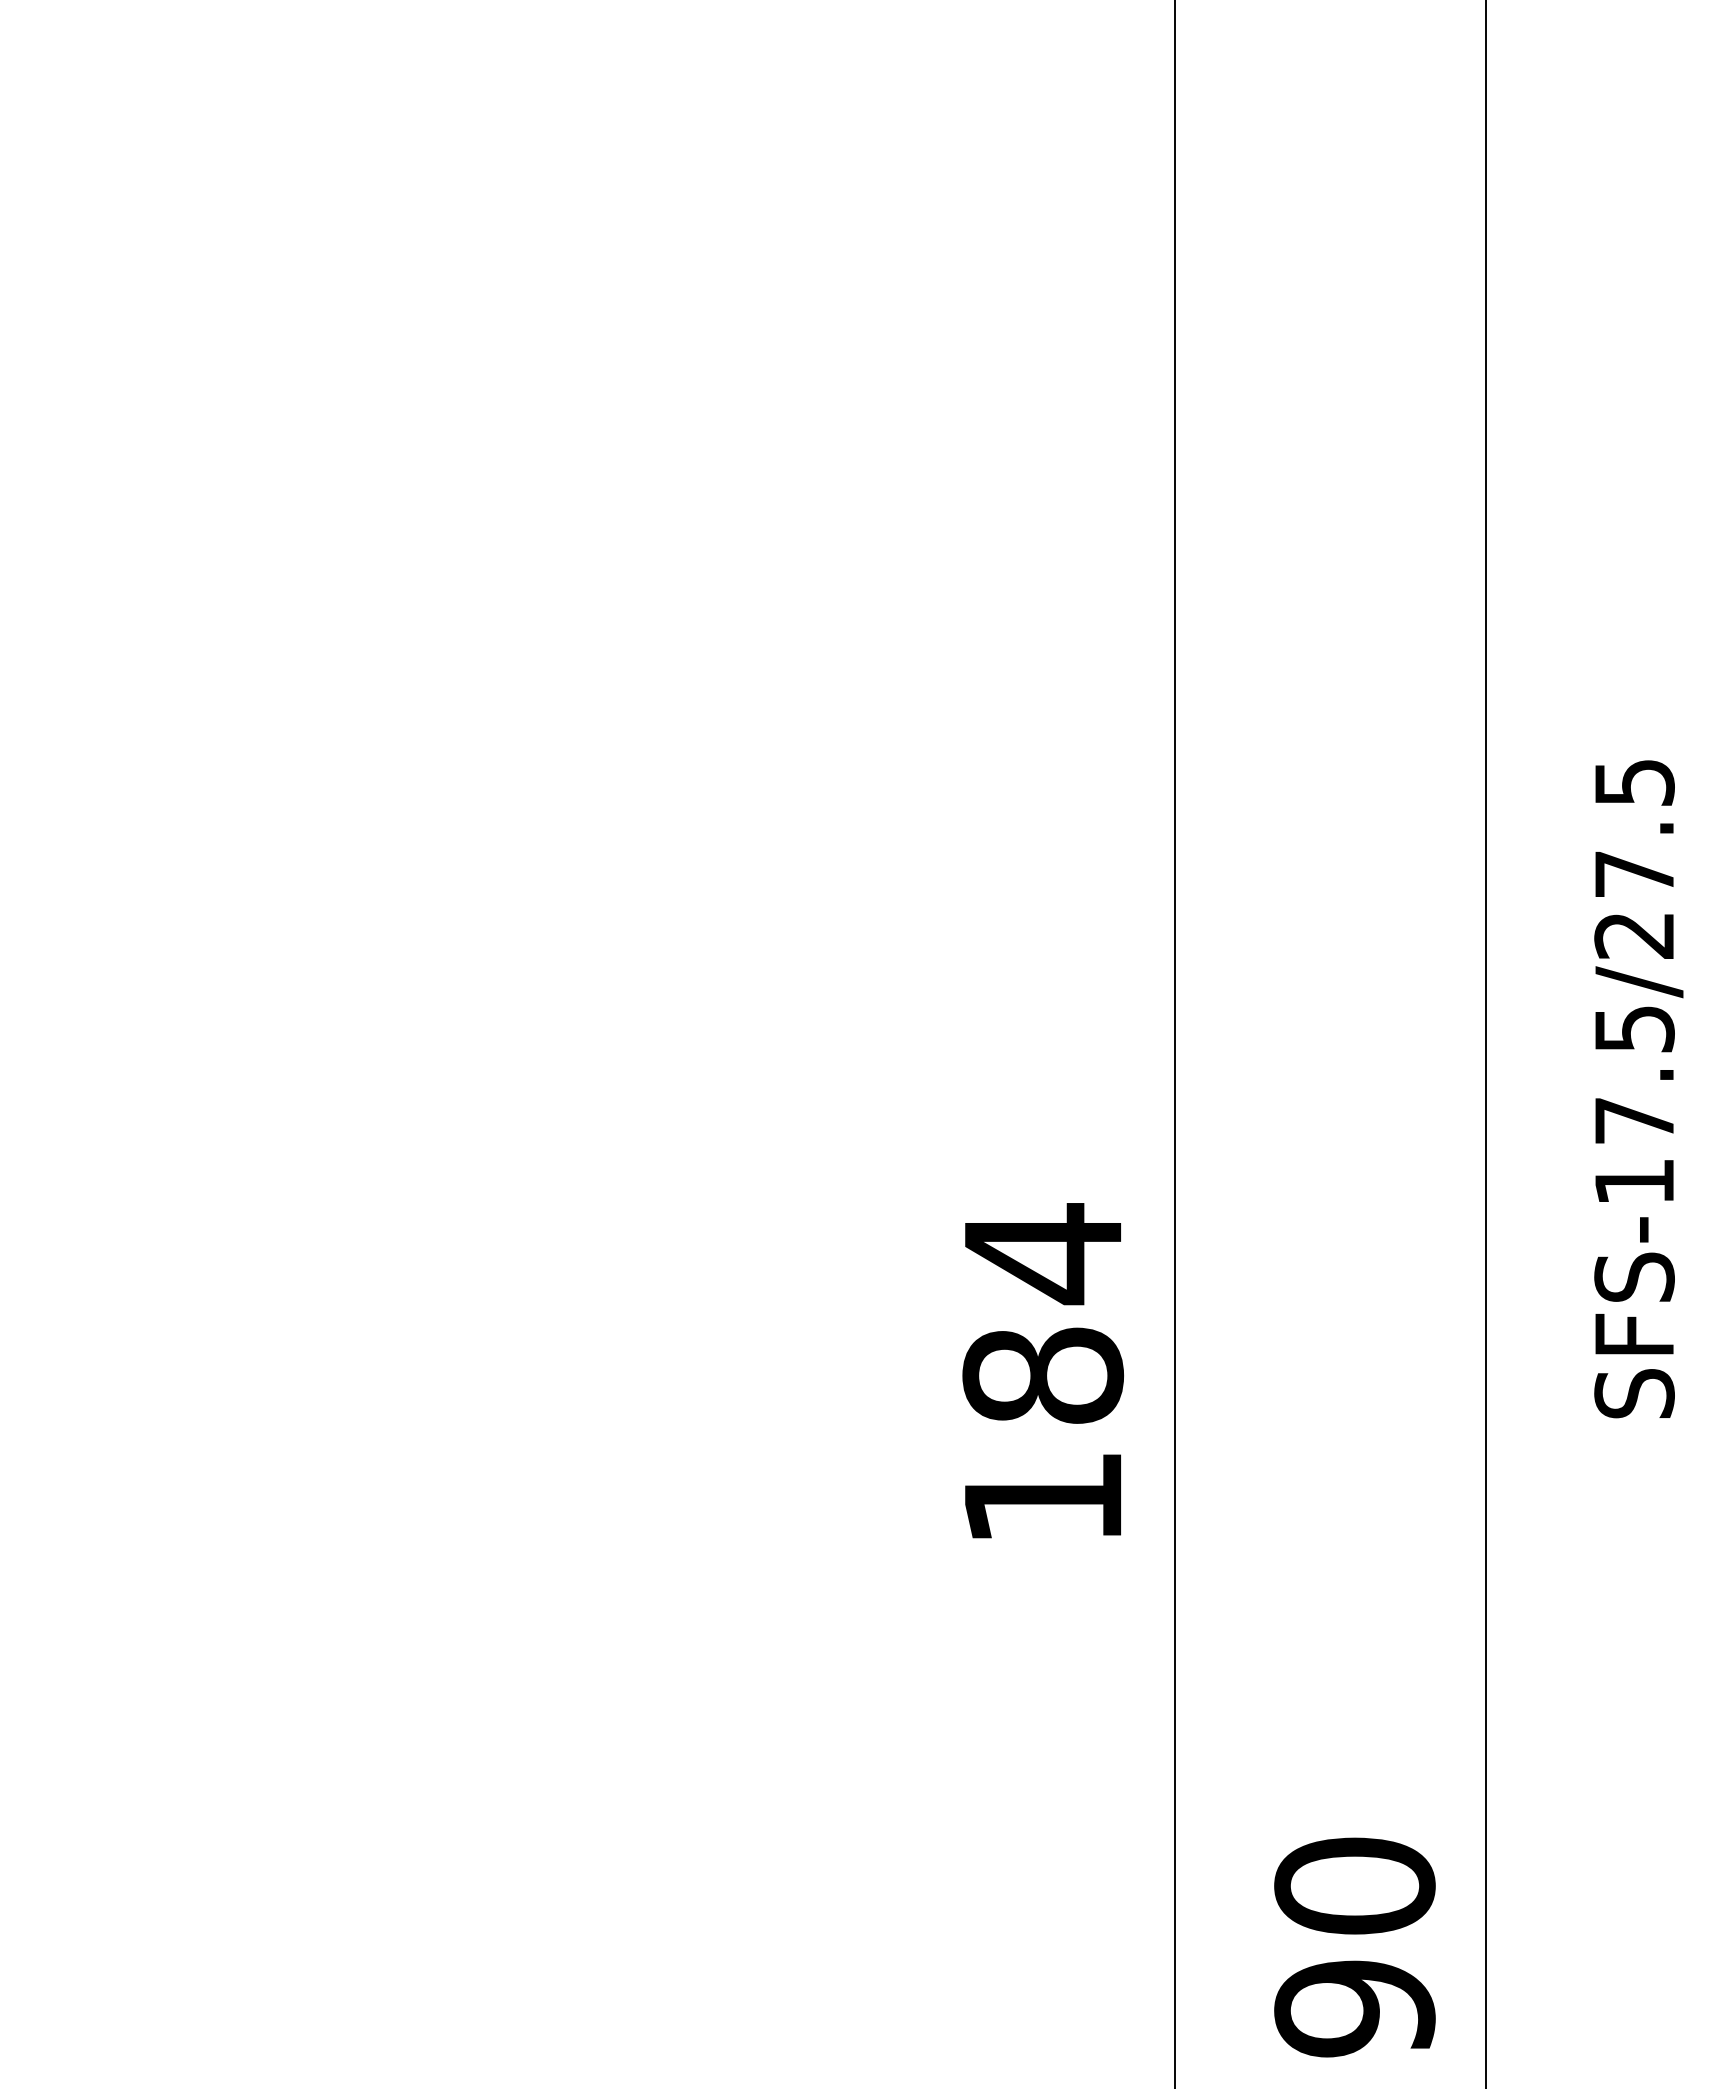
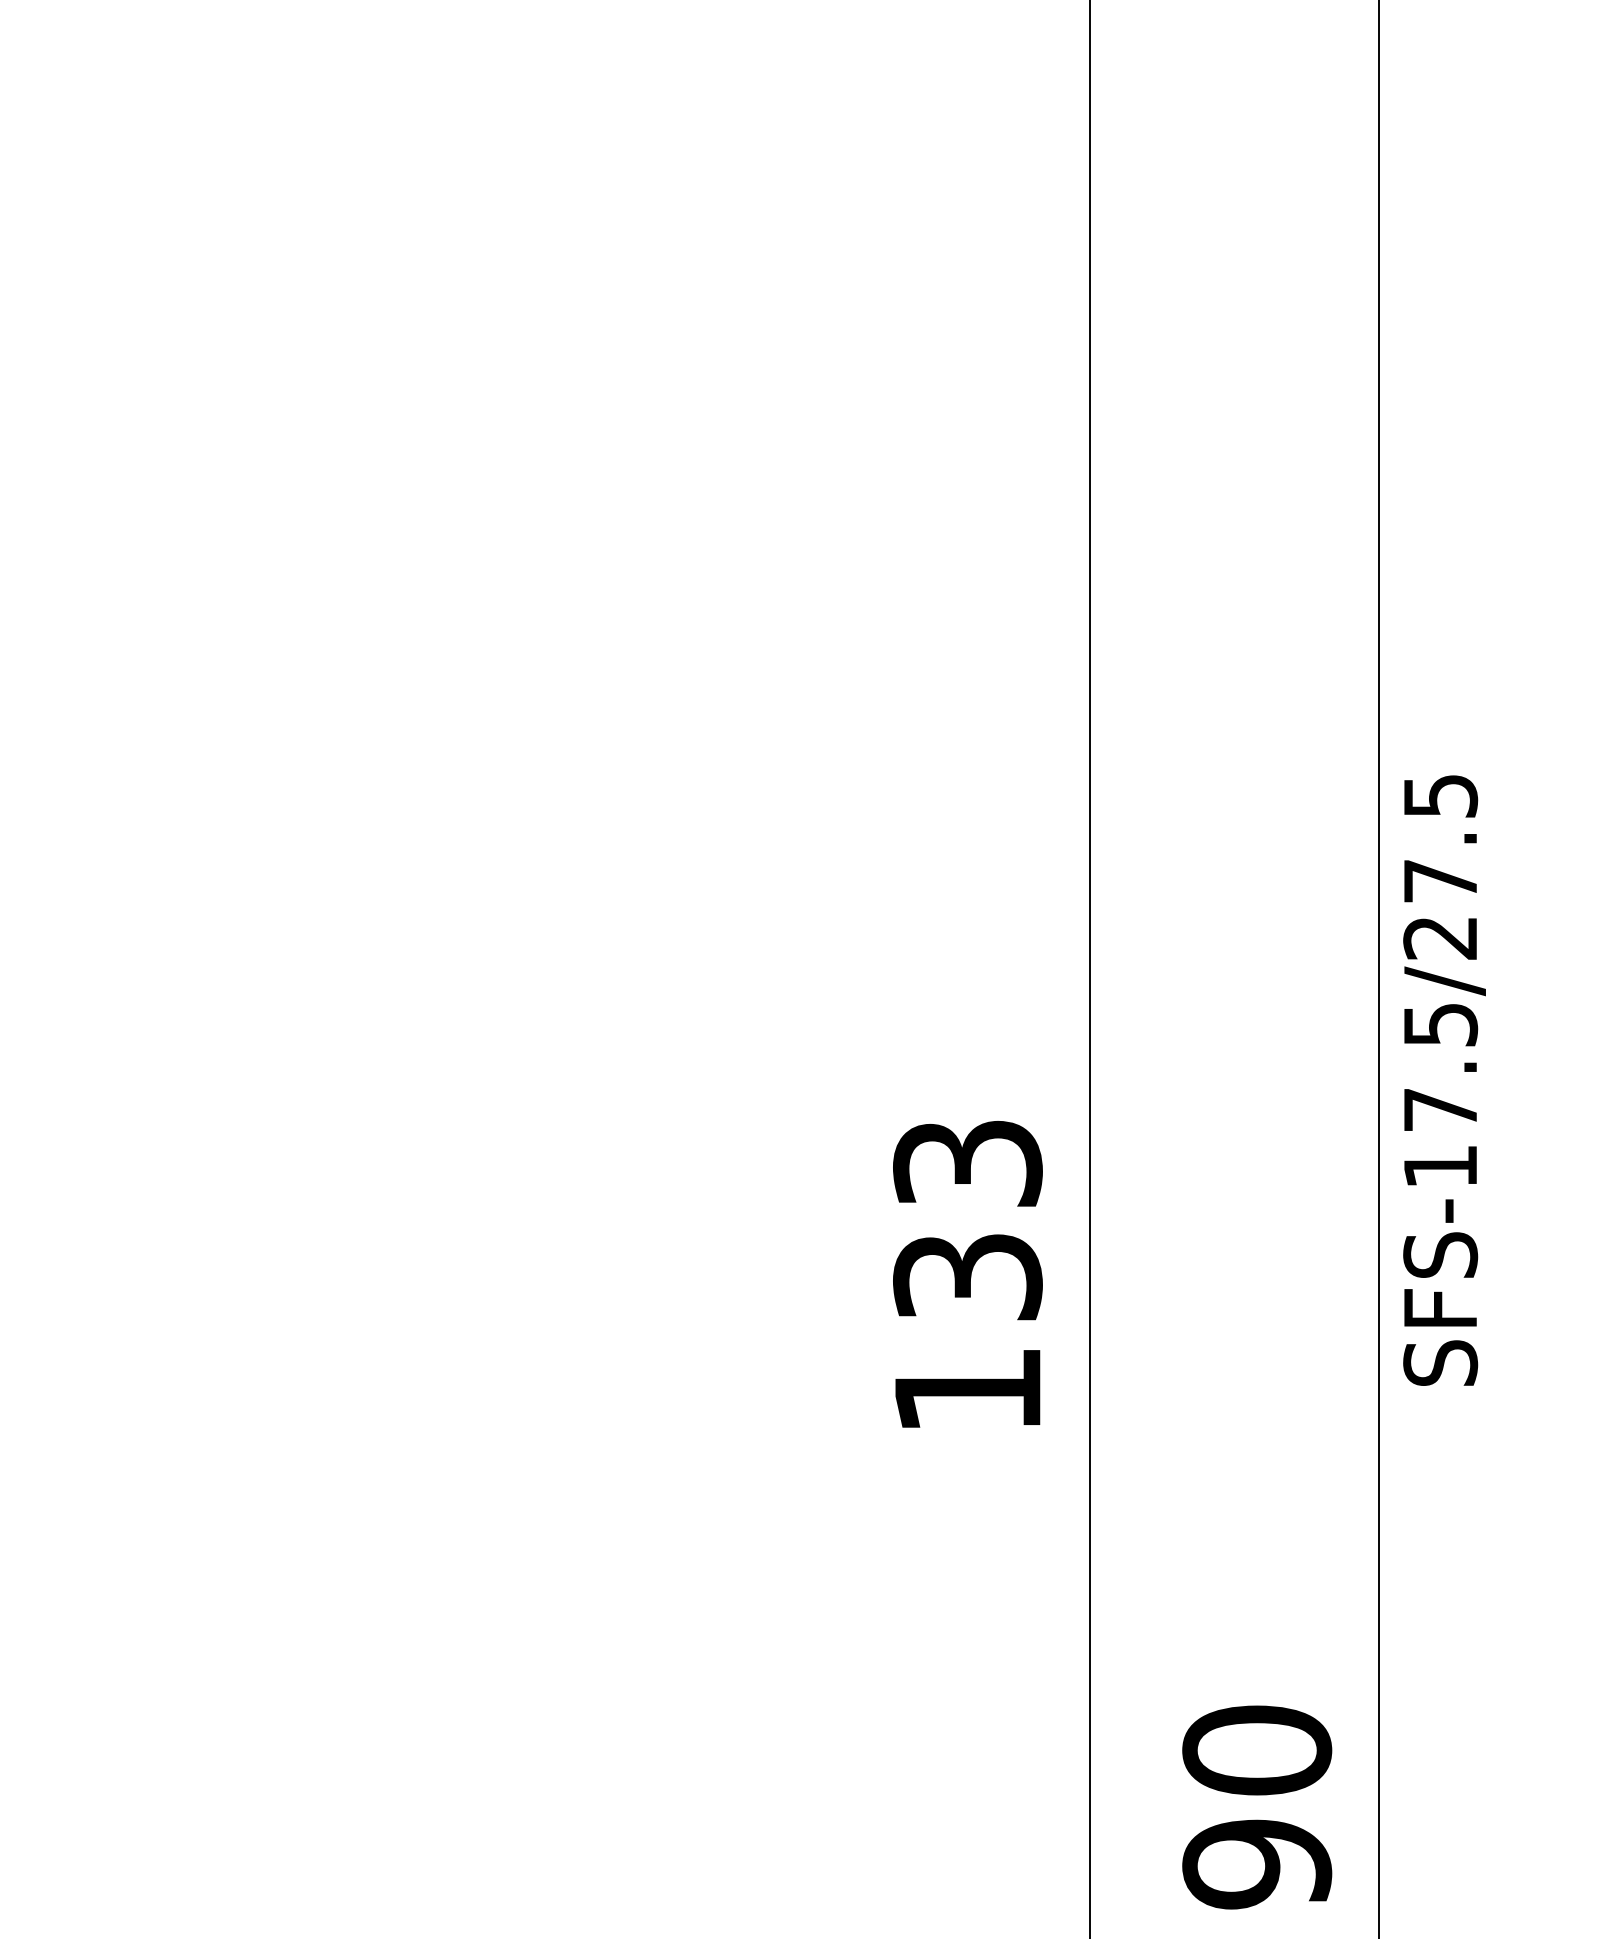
text: (1638, 1089) -> (1444, 1080), moved
text: (1043, 1313) -> (968, 1219), 184 -> 133

